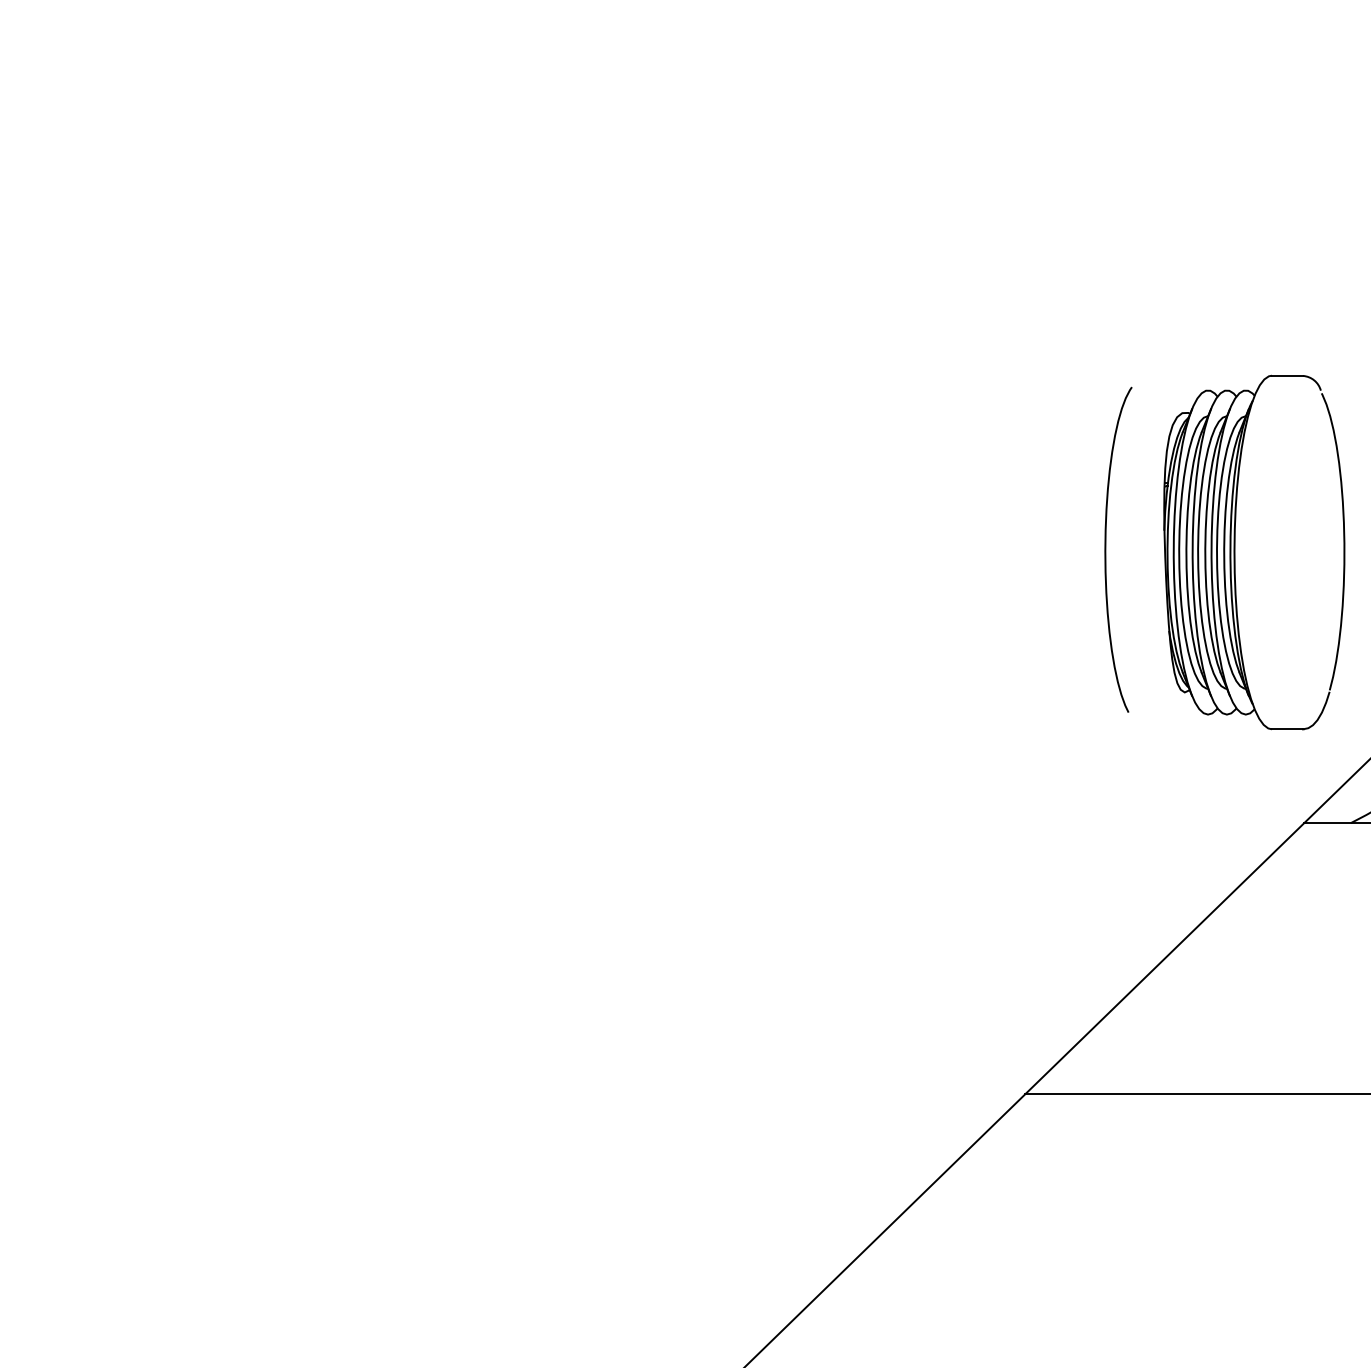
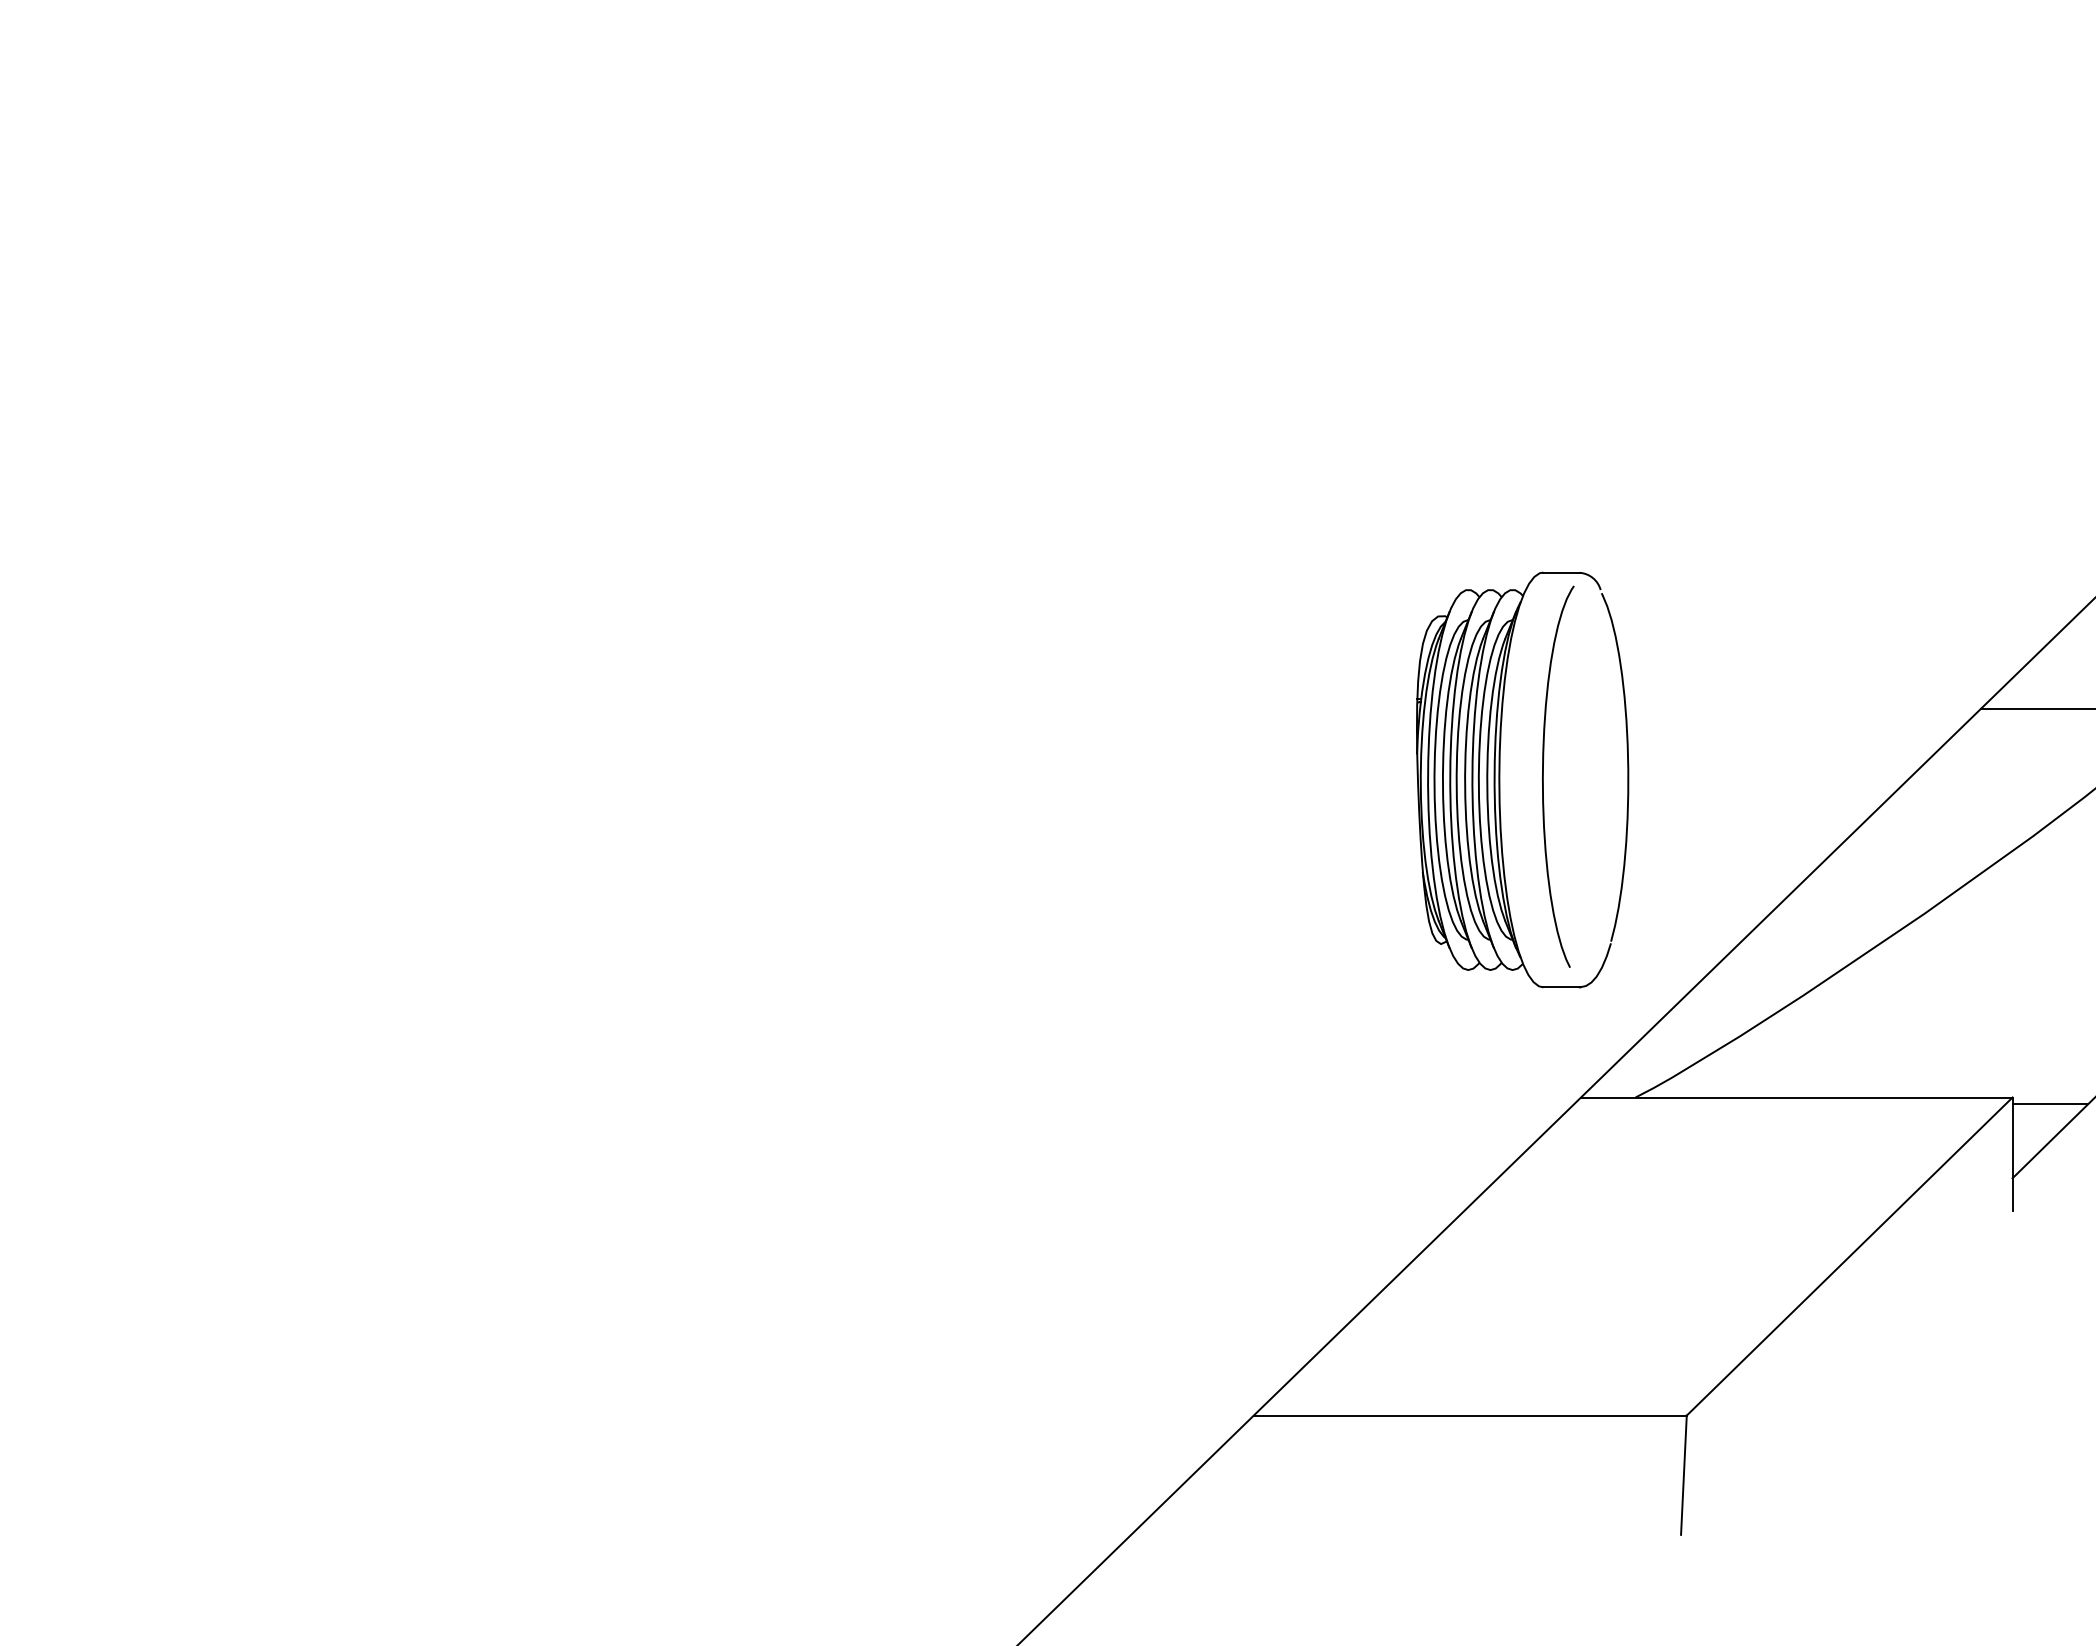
curve: (1105, 549) -> (1543, 776), moved

